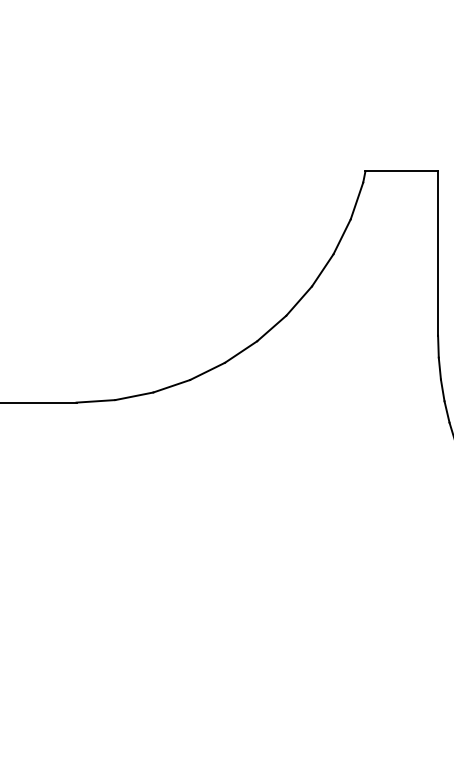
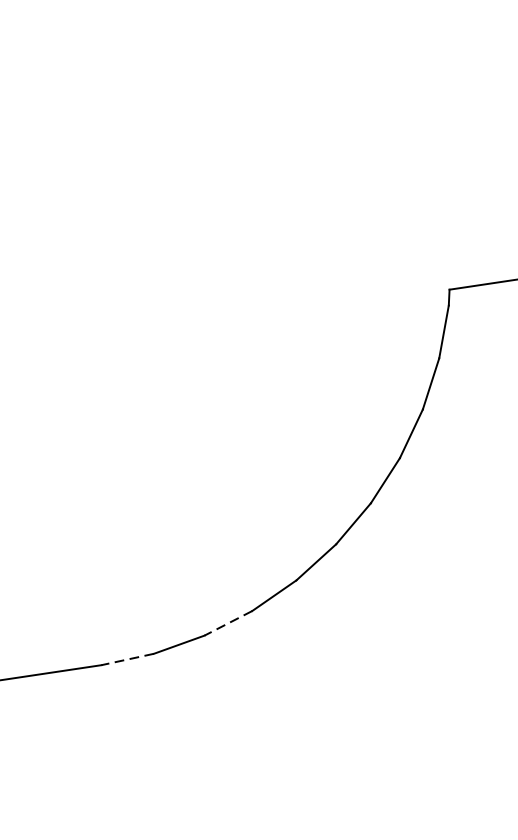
line: (171, 386) -> (228, 623), solid -> dashed
line: (95, 401) -> (127, 659), solid -> dashed

